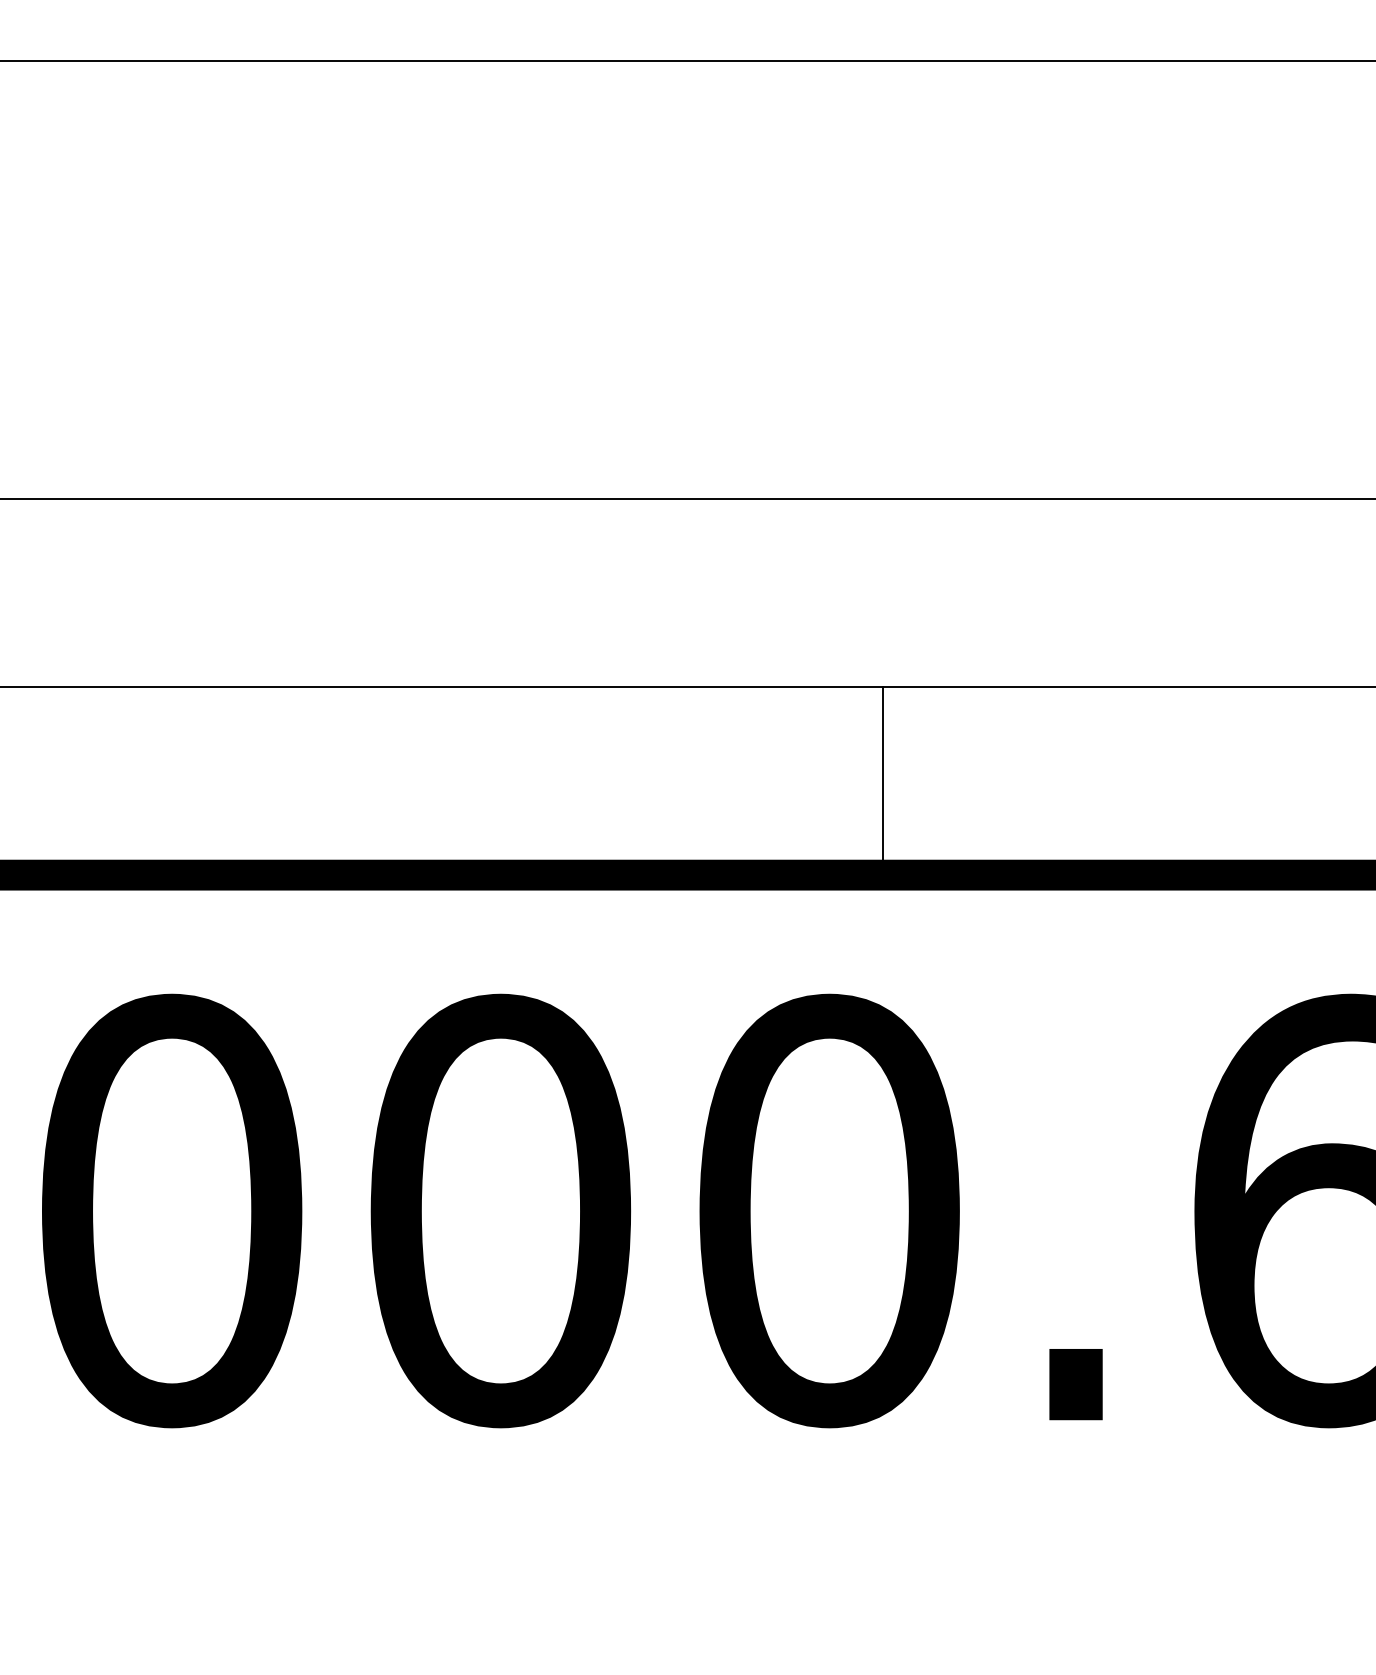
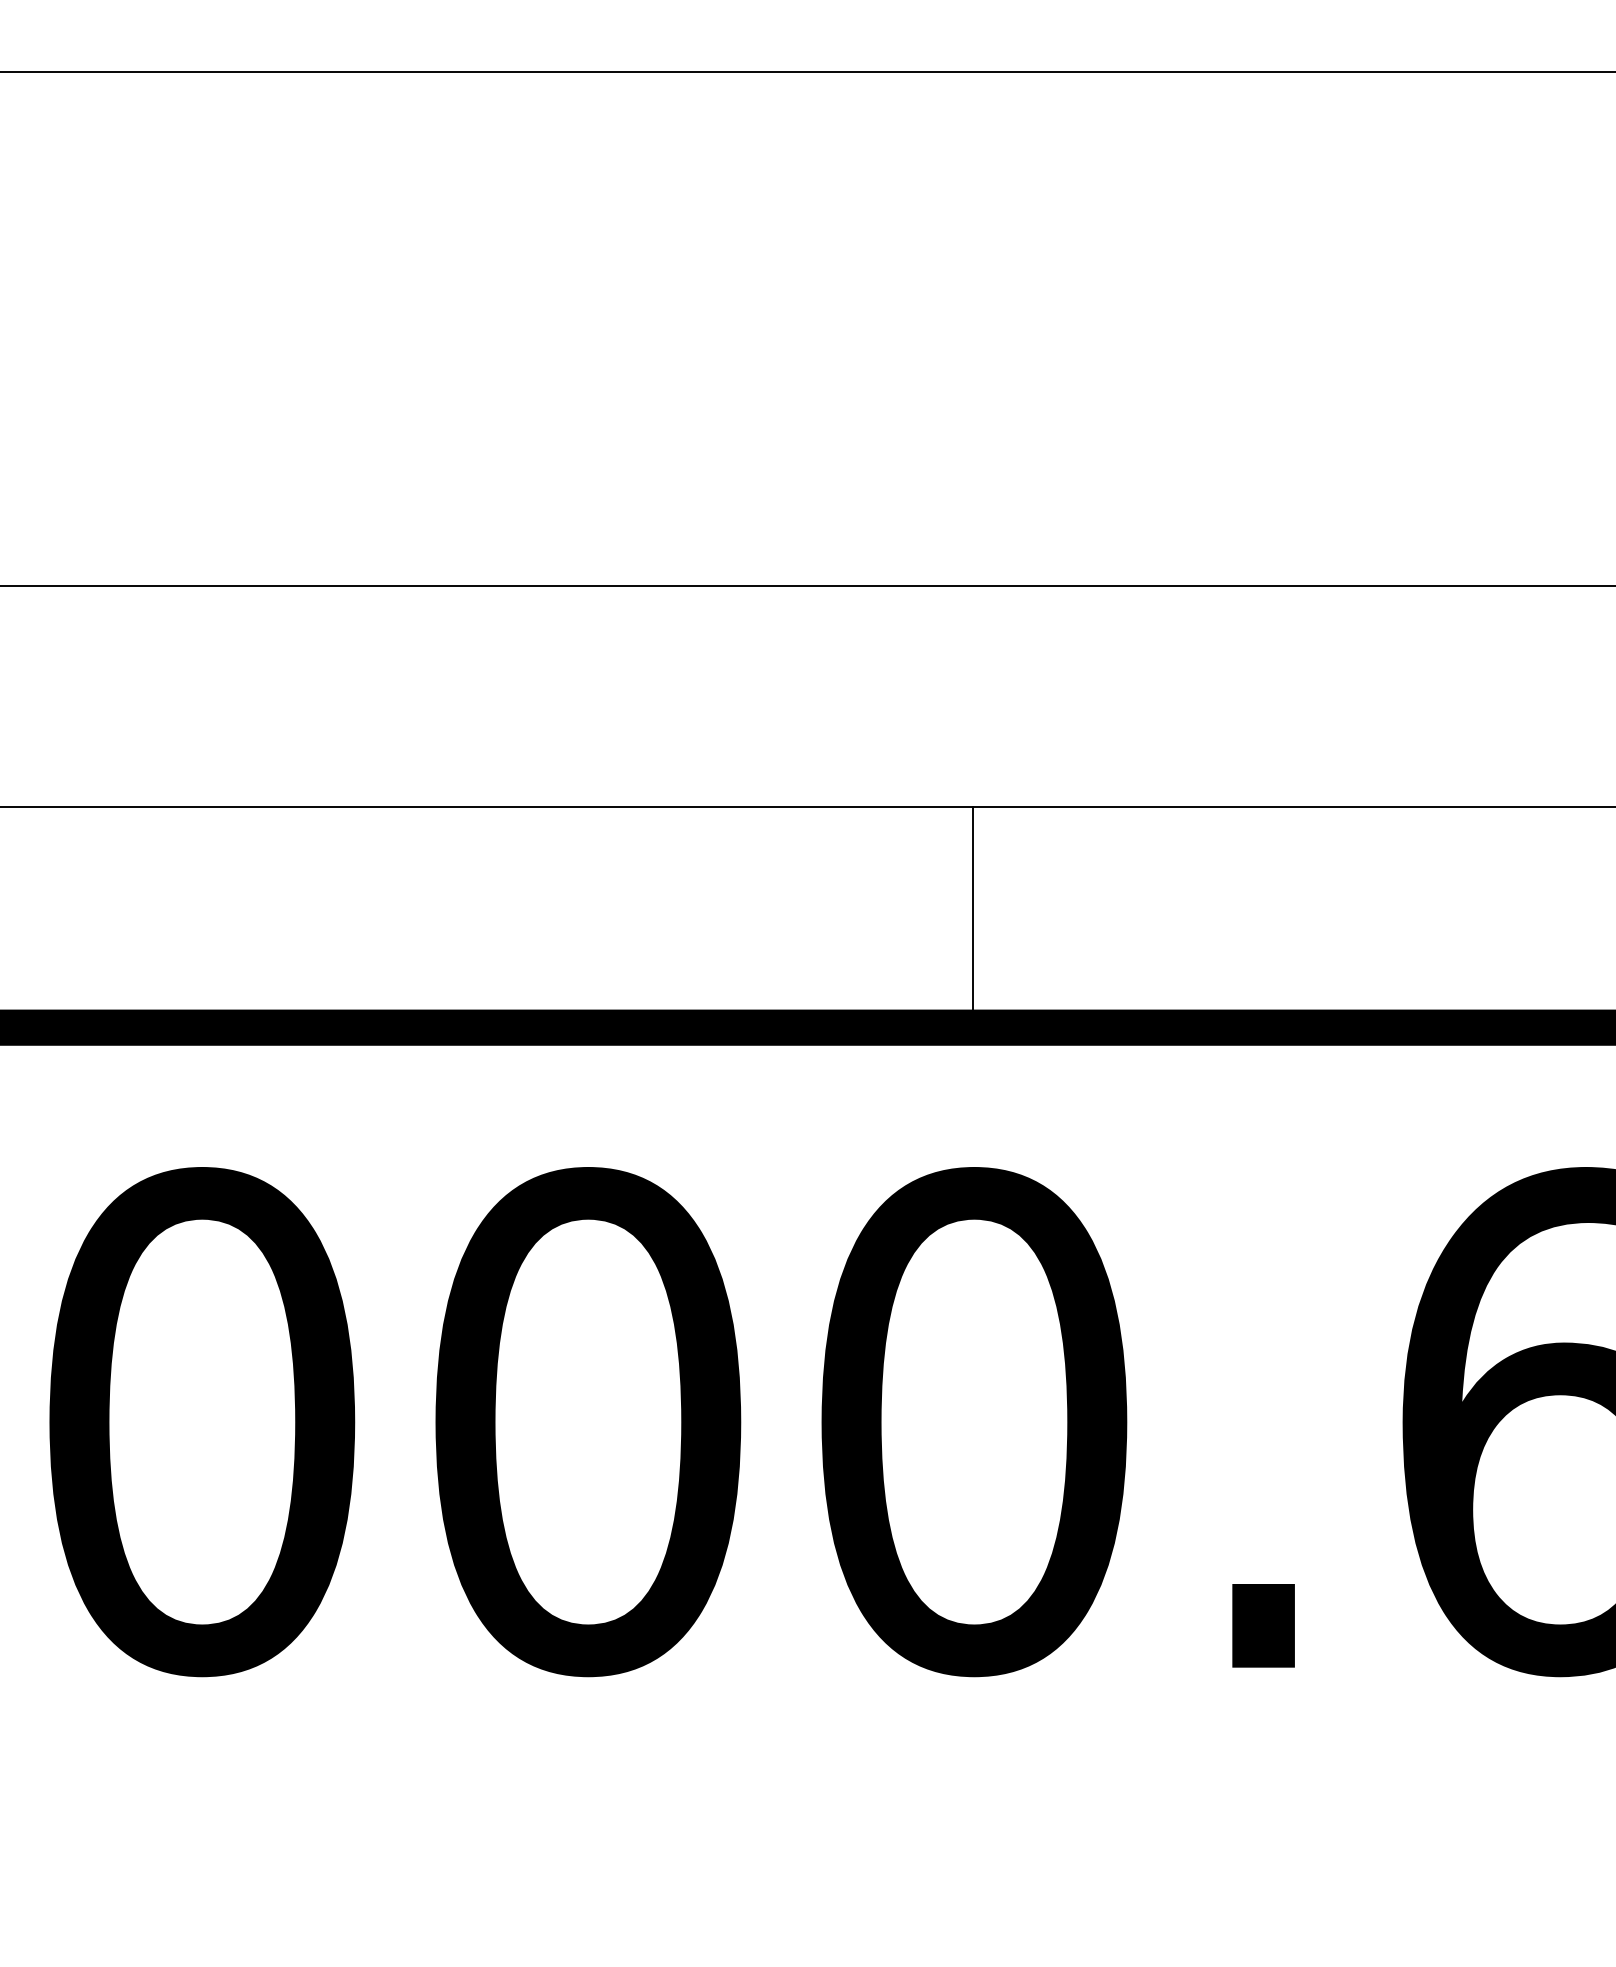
line: (883, 780) -> (973, 916), moved

